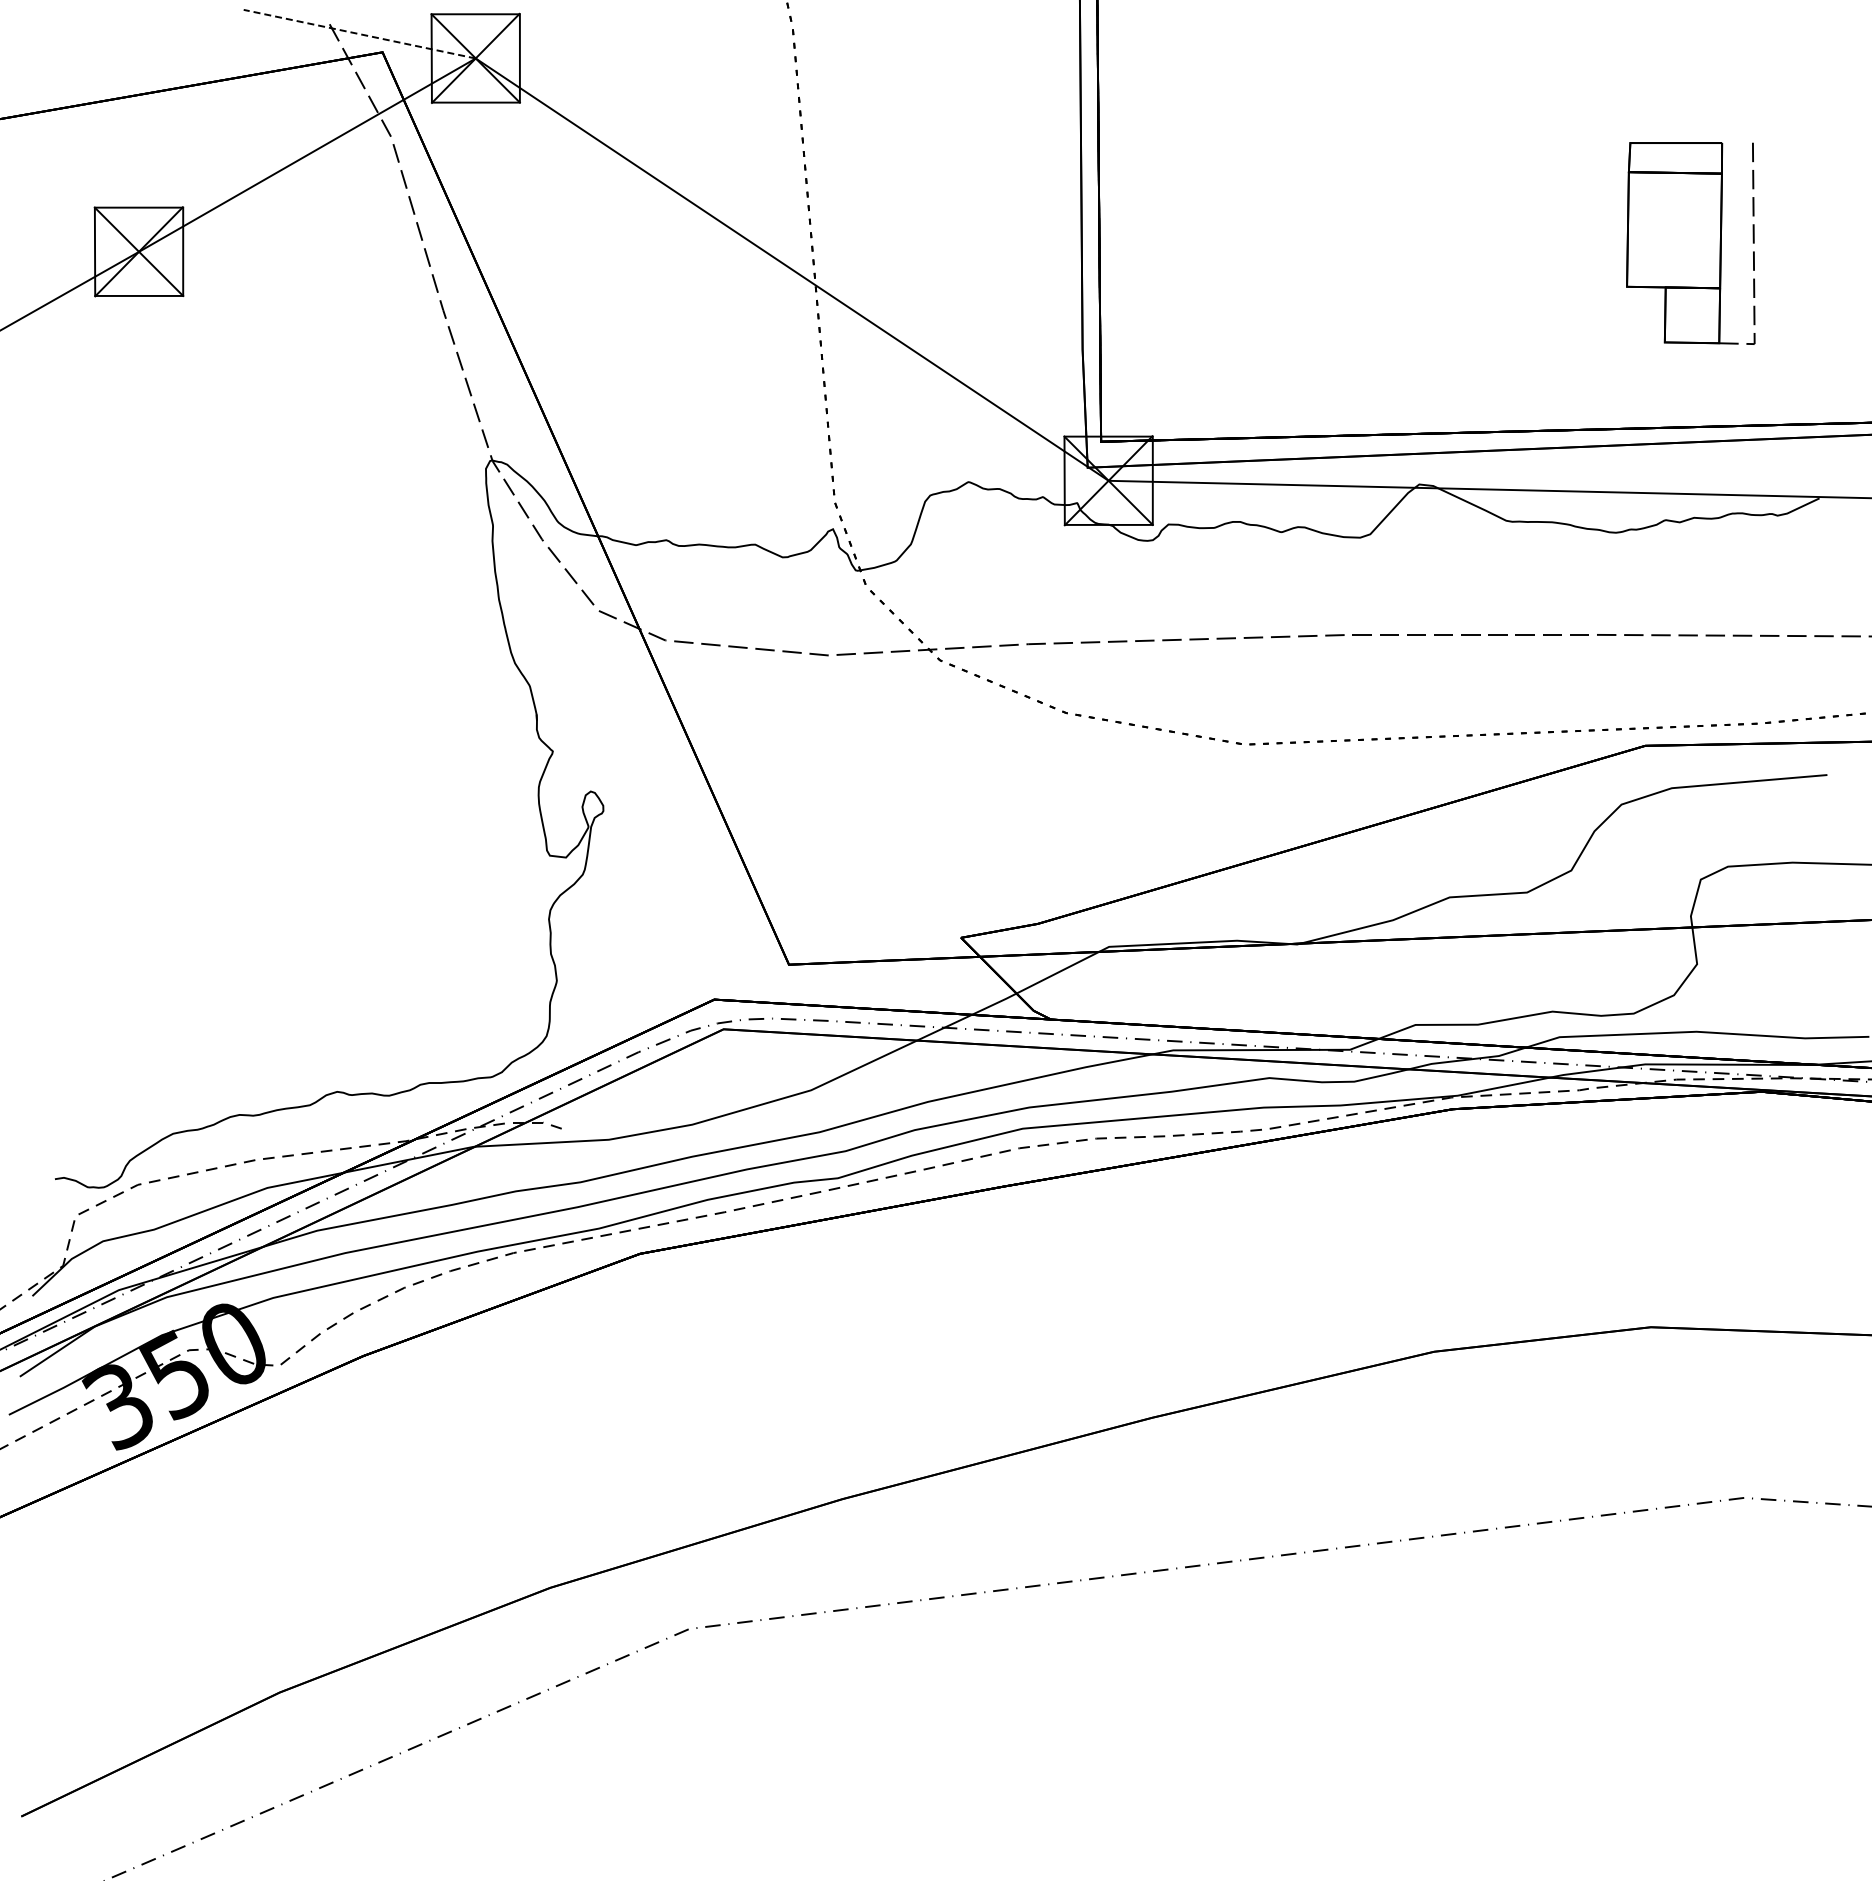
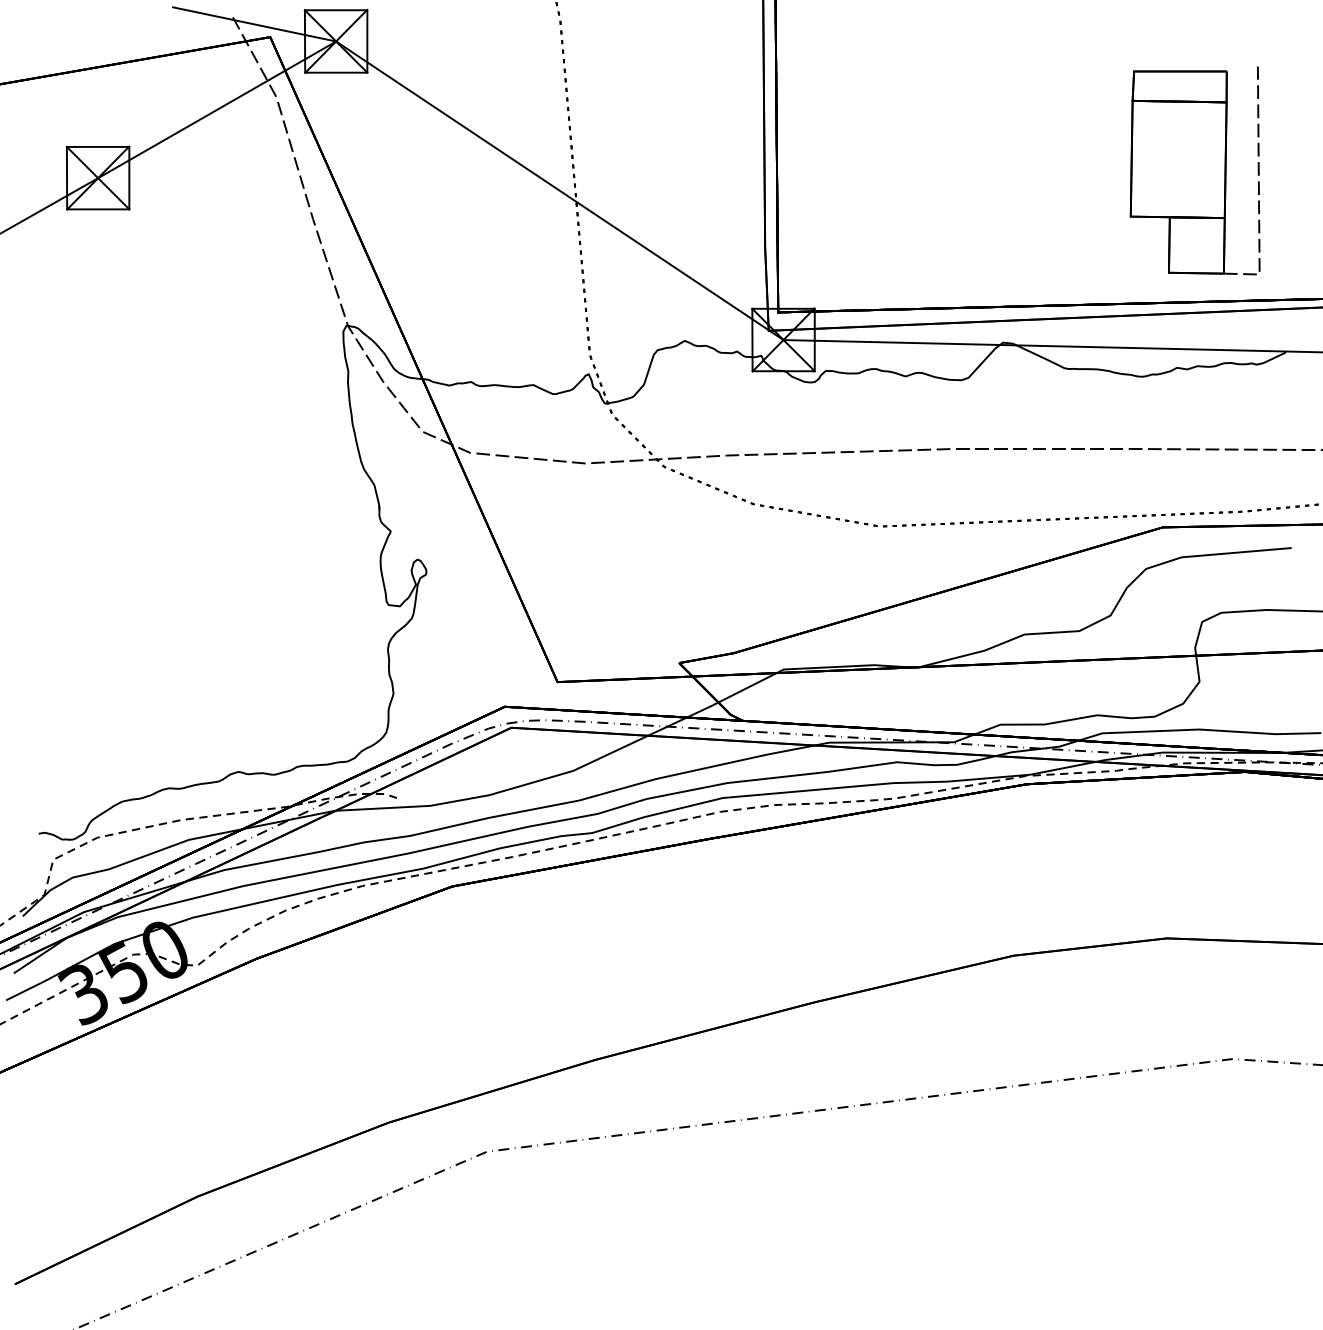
line: (359, 34) -> (253, 24), dashed -> solid
part: (1690, 241) -> (1194, 170), size x1.43

